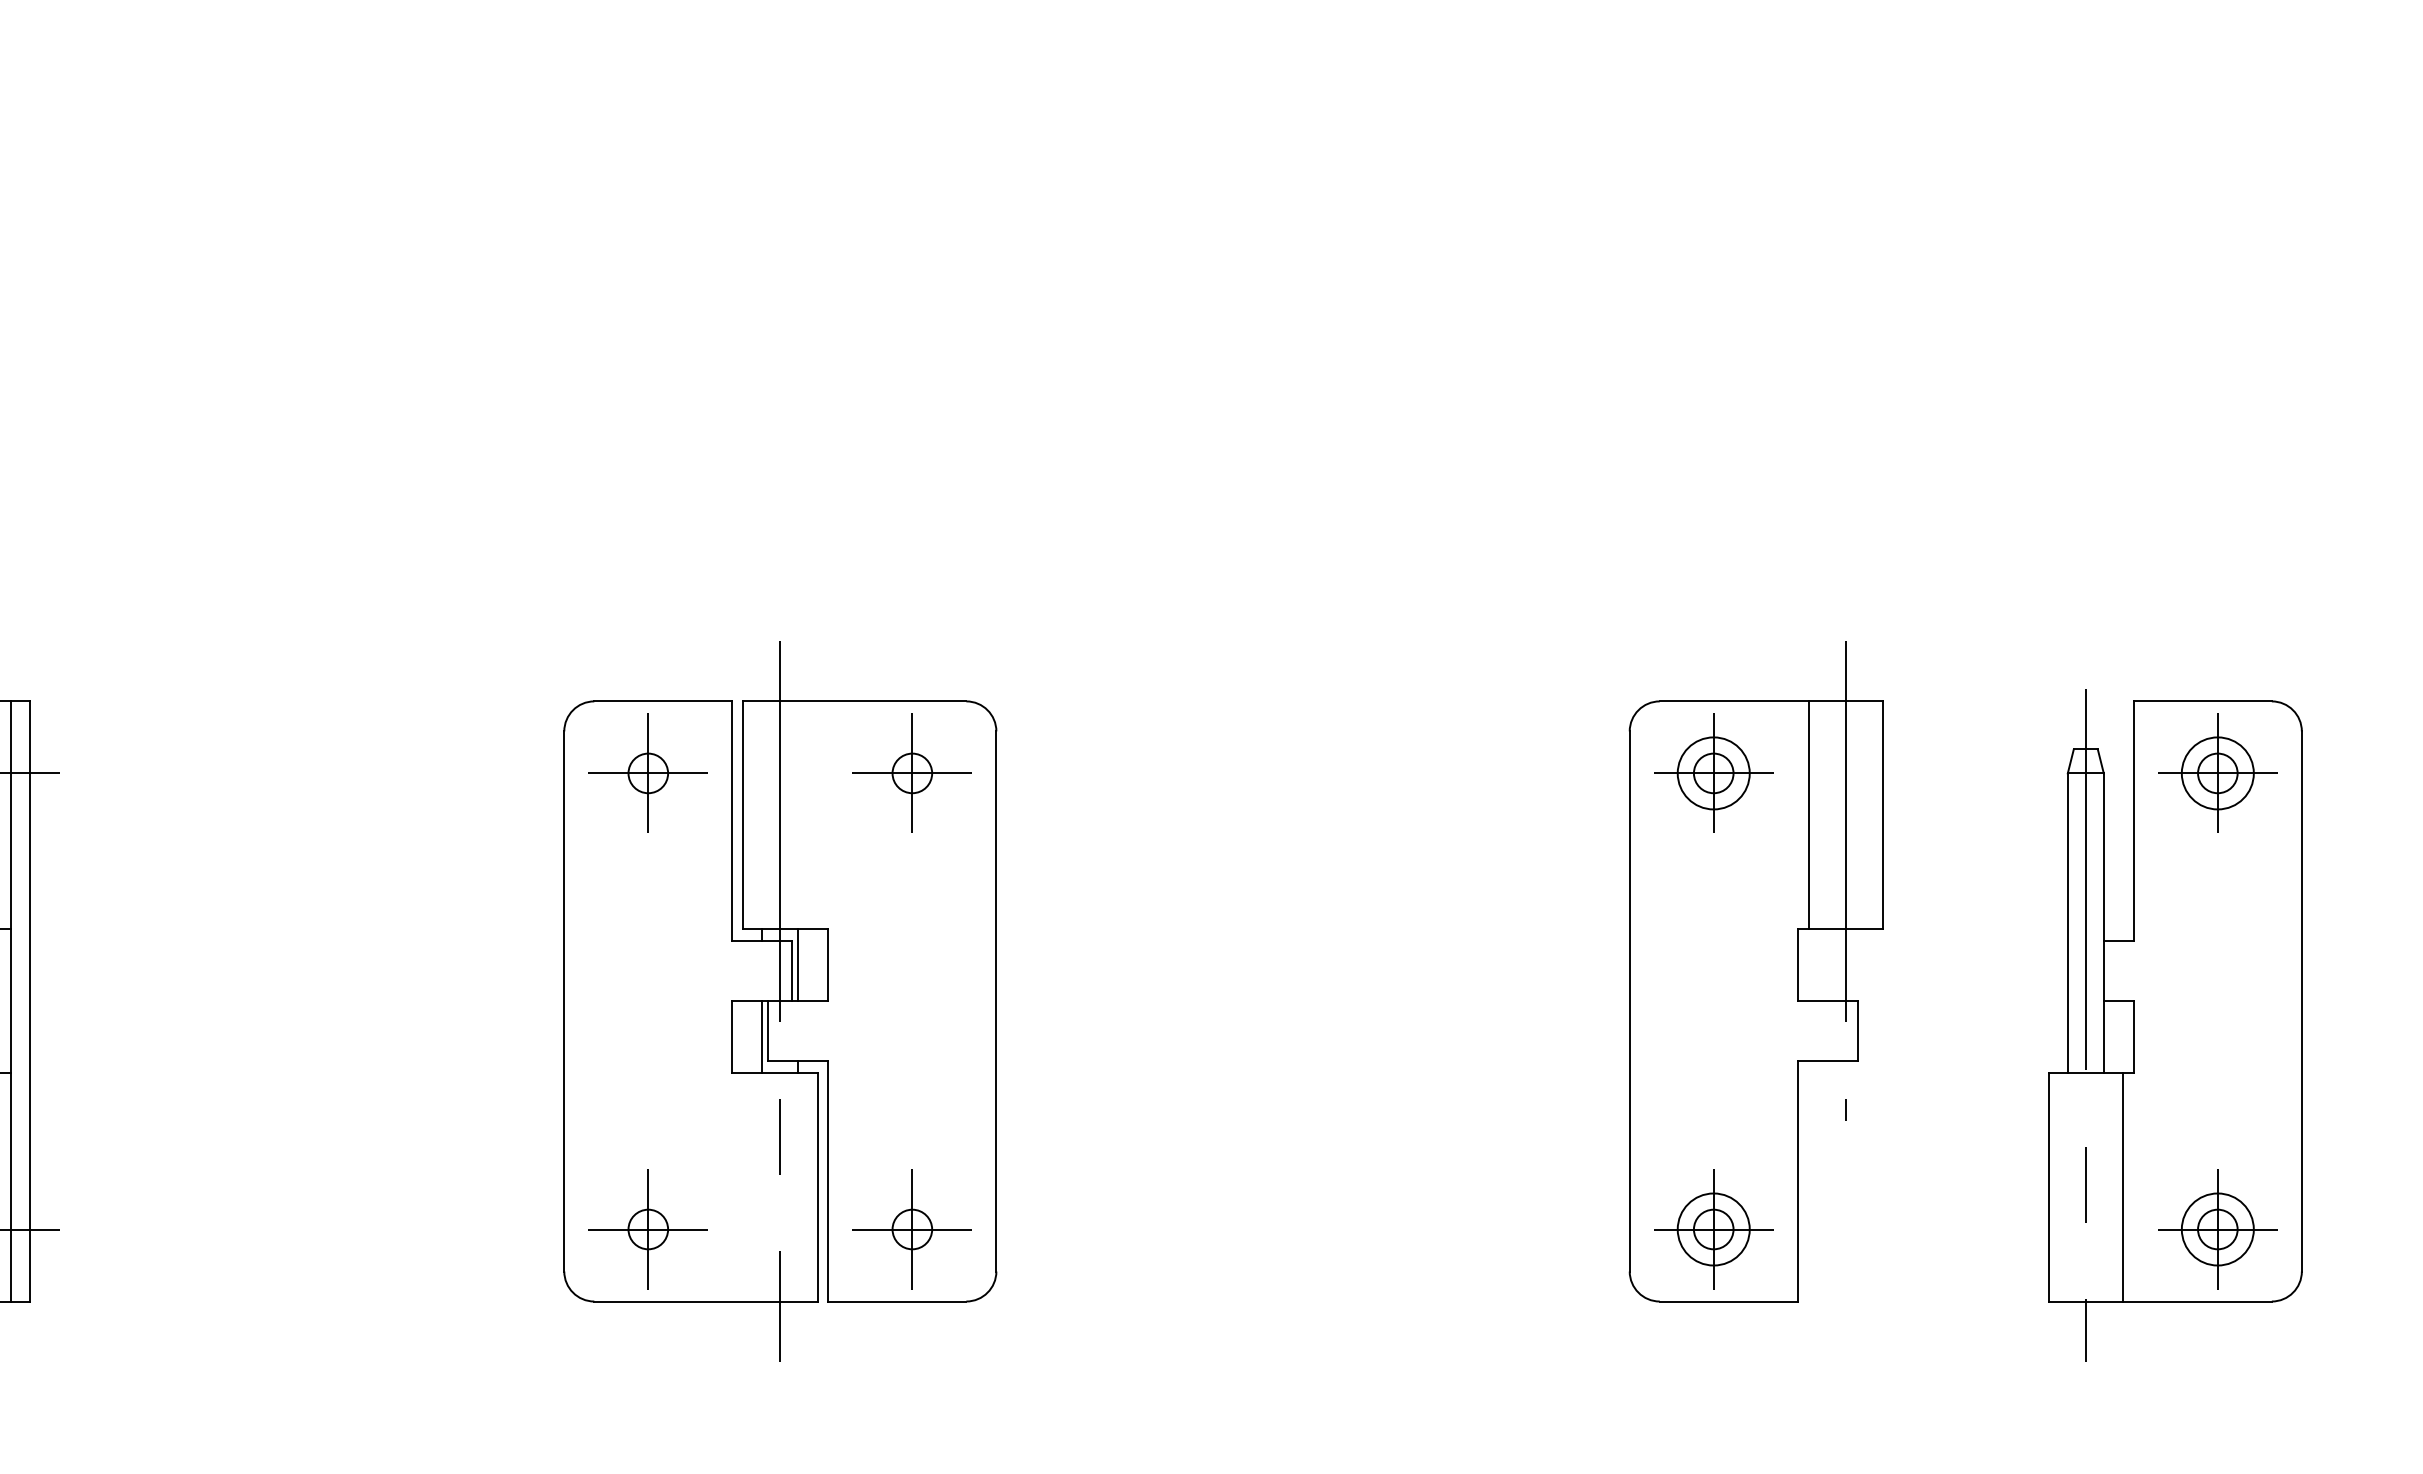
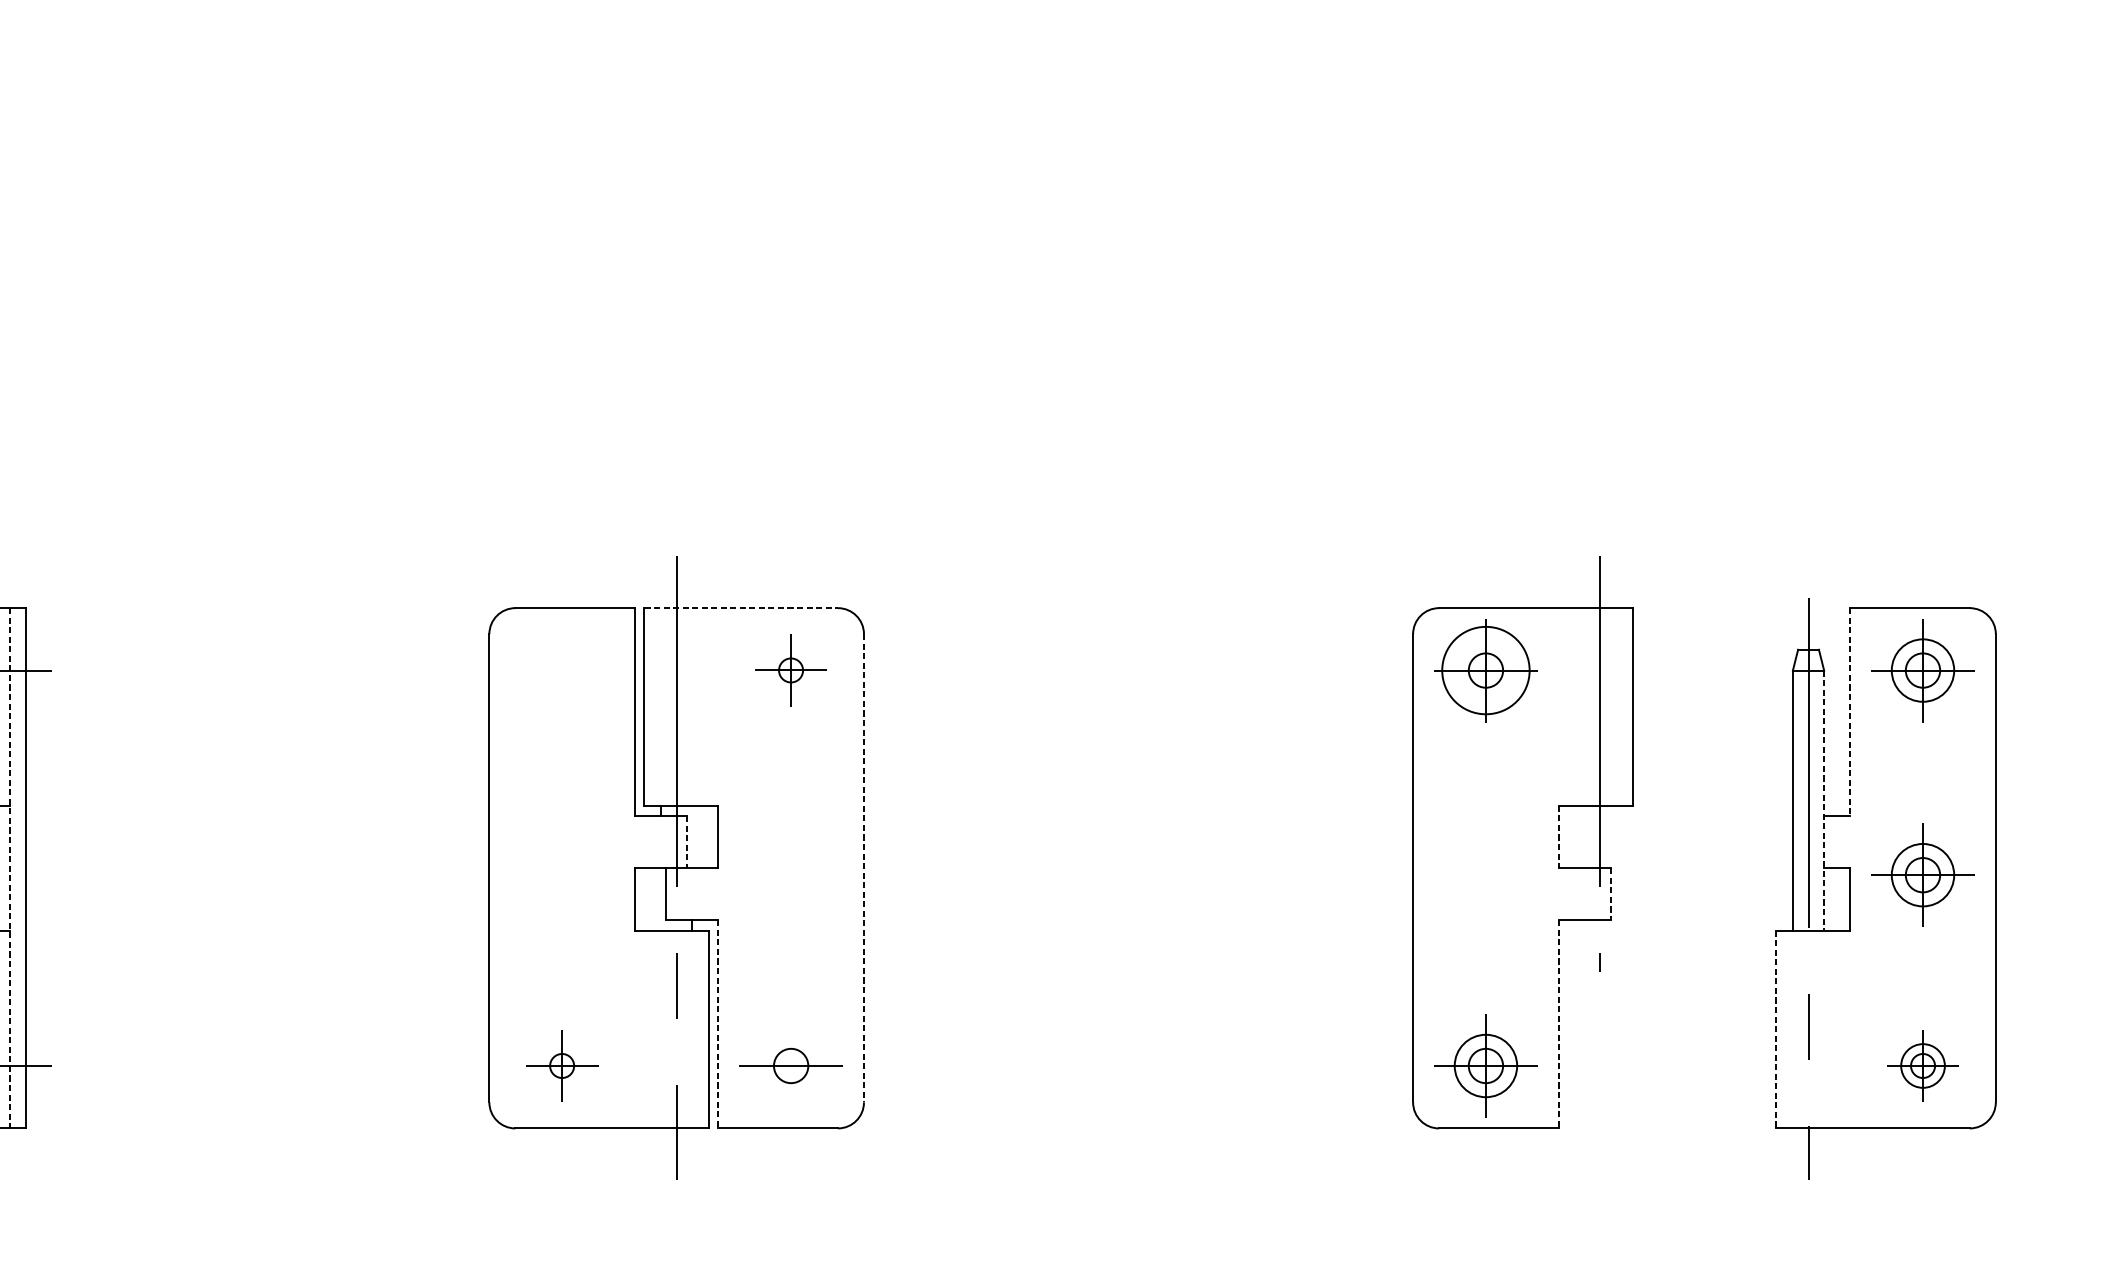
line: (854, 701) -> (740, 608), solid -> dashed
part: (647, 772) -> (561, 669), removed
part: (911, 772) -> (790, 669), size x0.7
circle: (1713, 773) -> (1485, 670), size x1.4
line: (1808, 815) -> (1568, 707), removed
line: (2133, 821) -> (1849, 712), solid -> dashed
line: (2103, 923) -> (1823, 800), solid -> dashed
line: (798, 965) -> (692, 837), removed
line: (1797, 965) -> (1558, 837), solid -> dashed
line: (792, 971) -> (687, 842), solid -> dashed
line: (10, 1001) -> (9, 868), solid -> dashed
line: (996, 1001) -> (864, 868), solid -> dashed
part: (2217, 1008) -> (1922, 874), added
line: (1857, 1031) -> (1610, 894), solid -> dashed
line: (762, 1037) -> (661, 899), removed
line: (828, 1181) -> (718, 1024), solid -> dashed
line: (1797, 1181) -> (1558, 1024), solid -> dashed
line: (2123, 1187) -> (1841, 1029), removed
line: (2048, 1188) -> (1776, 1030), solid -> dashed
part: (647, 1229) -> (561, 1065), size x0.7
line: (912, 1229) -> (791, 1065), removed
part: (2217, 1229) -> (1922, 1065), size x0.7

